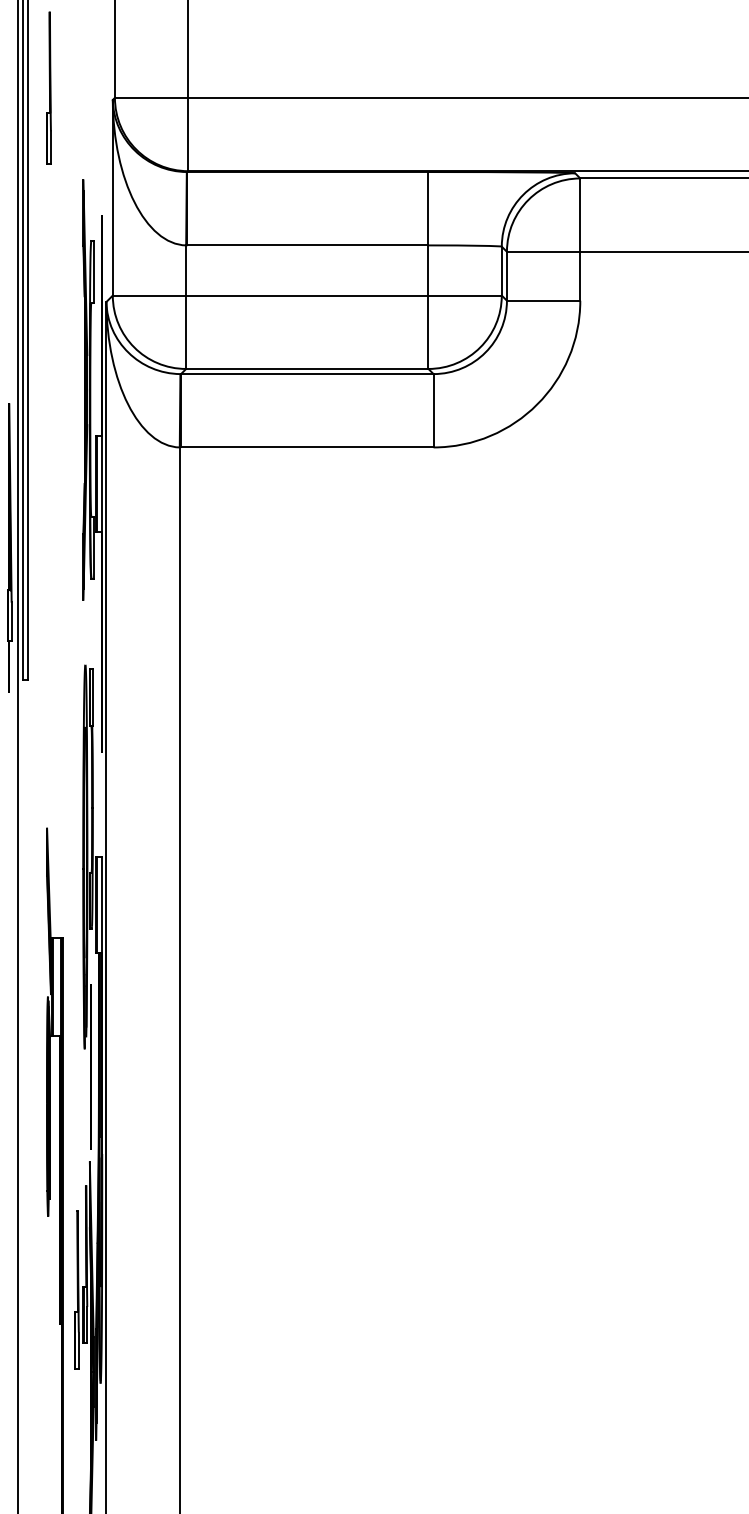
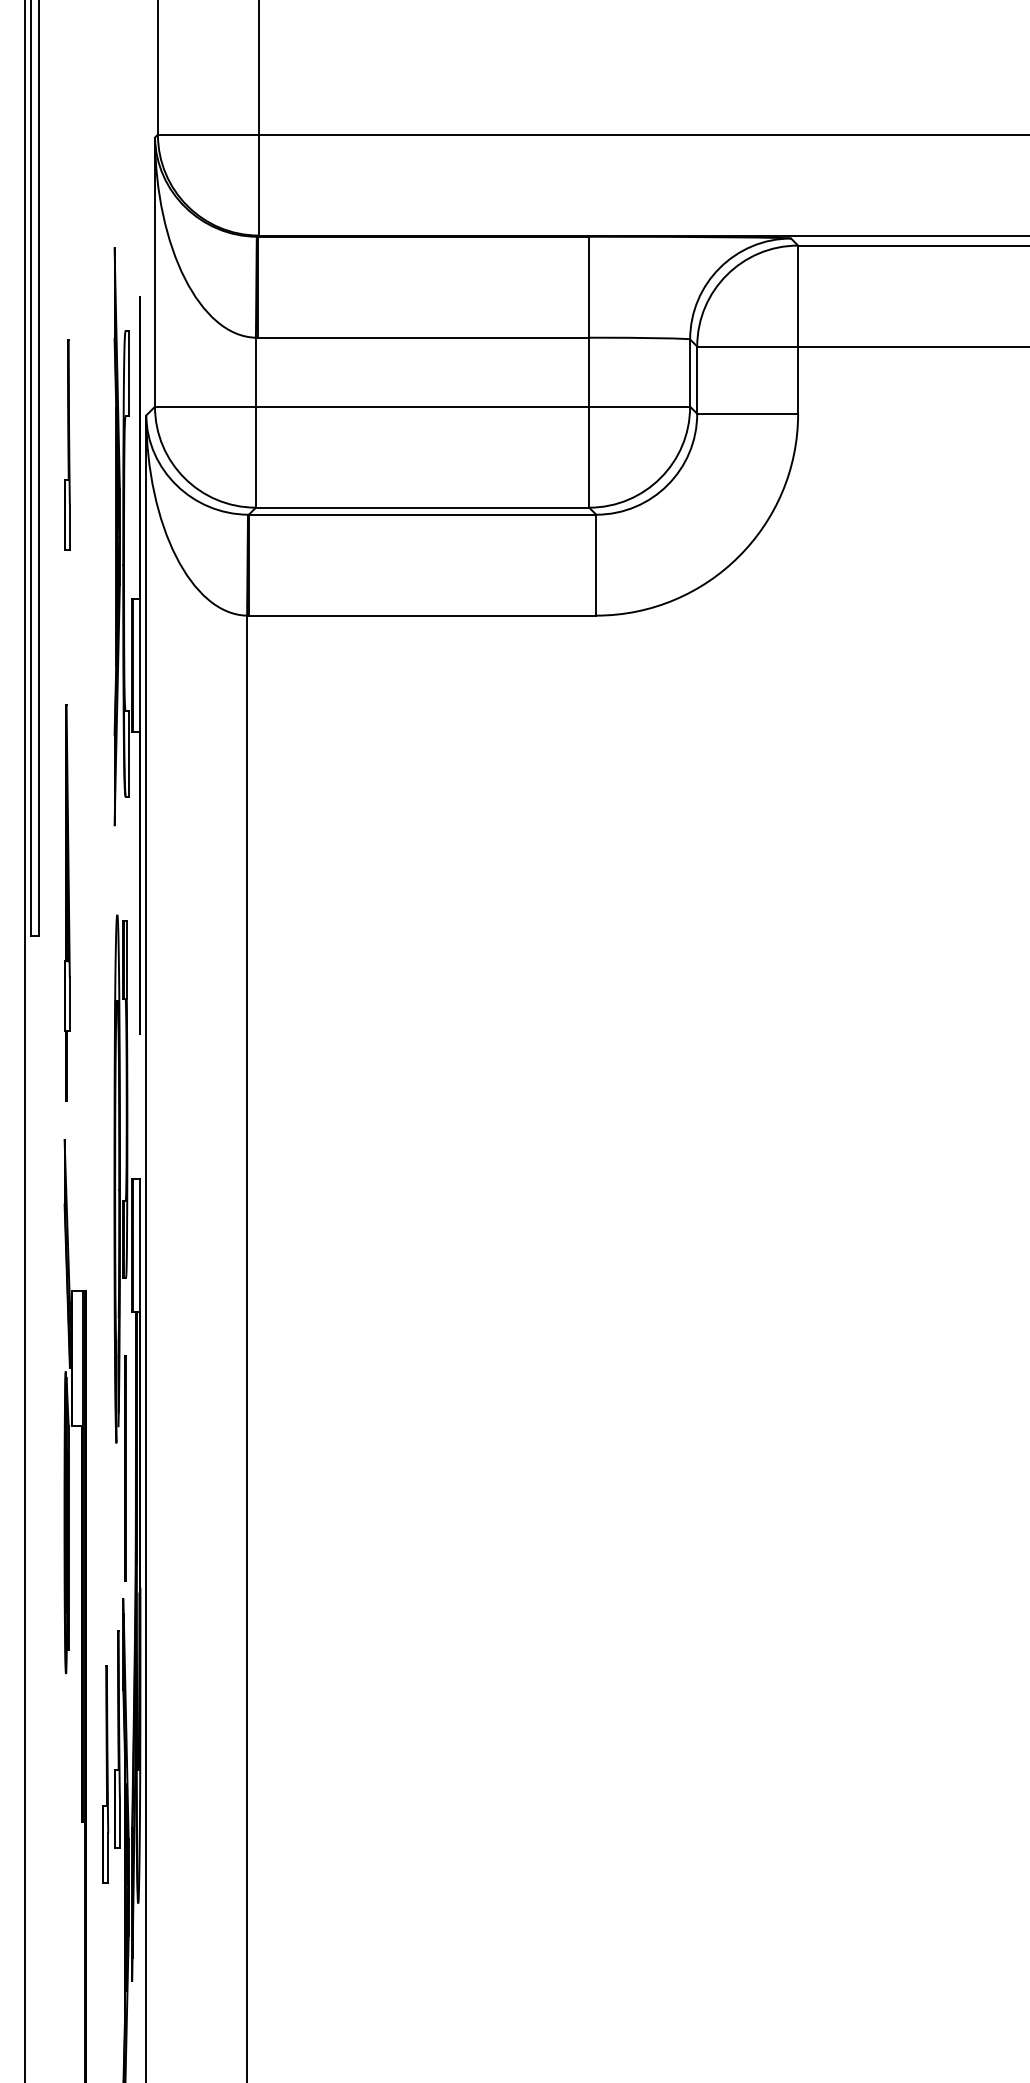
part: (49, 87) -> (67, 444), moved
part: (9, 547) -> (67, 902), moved

